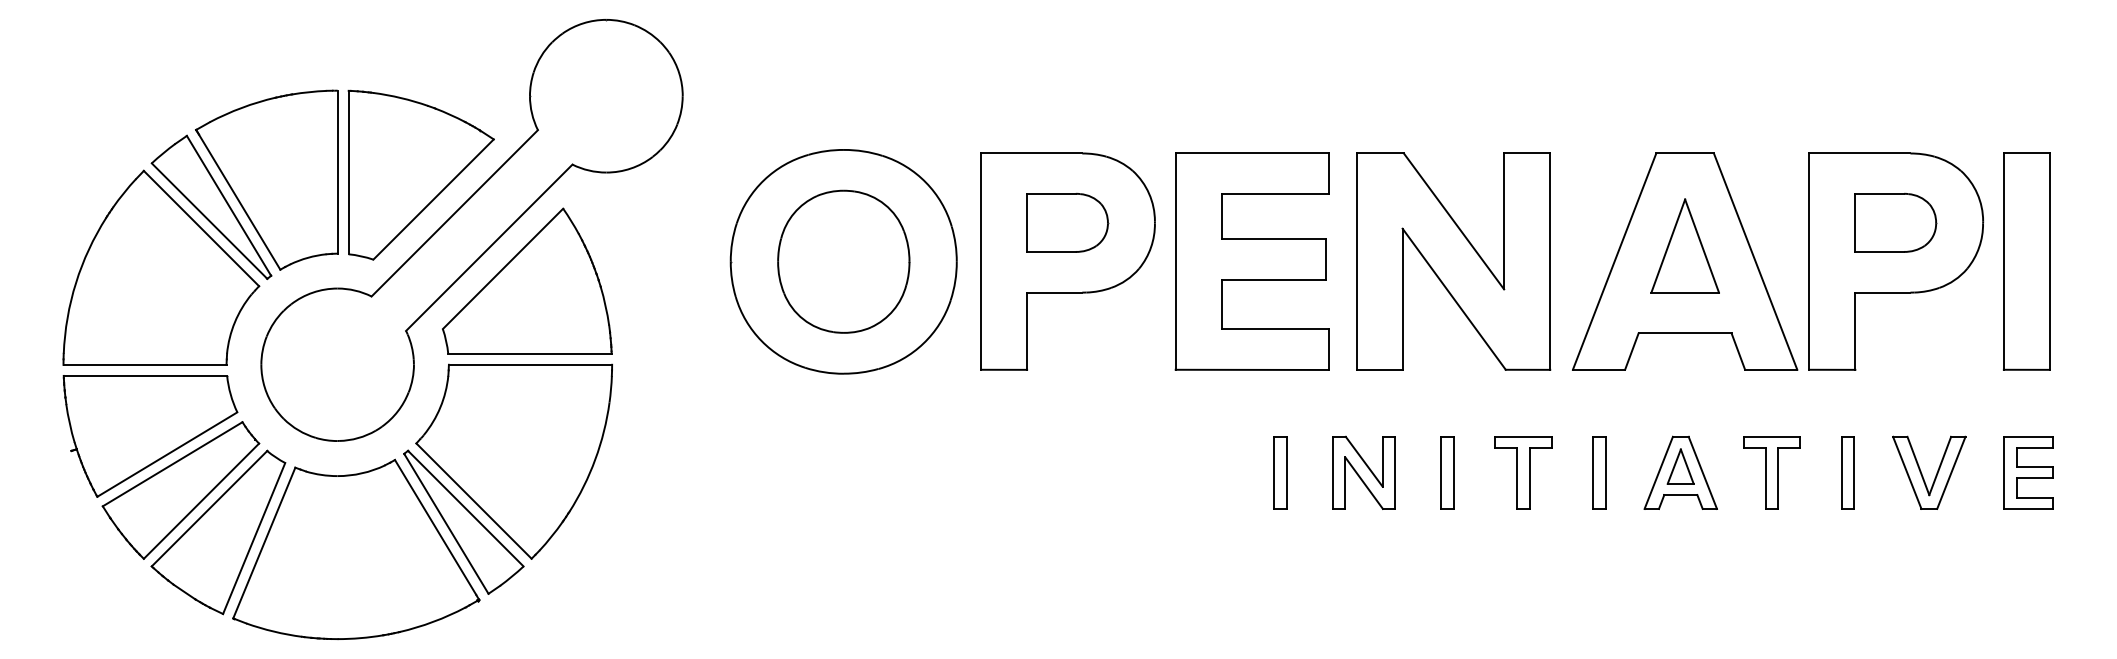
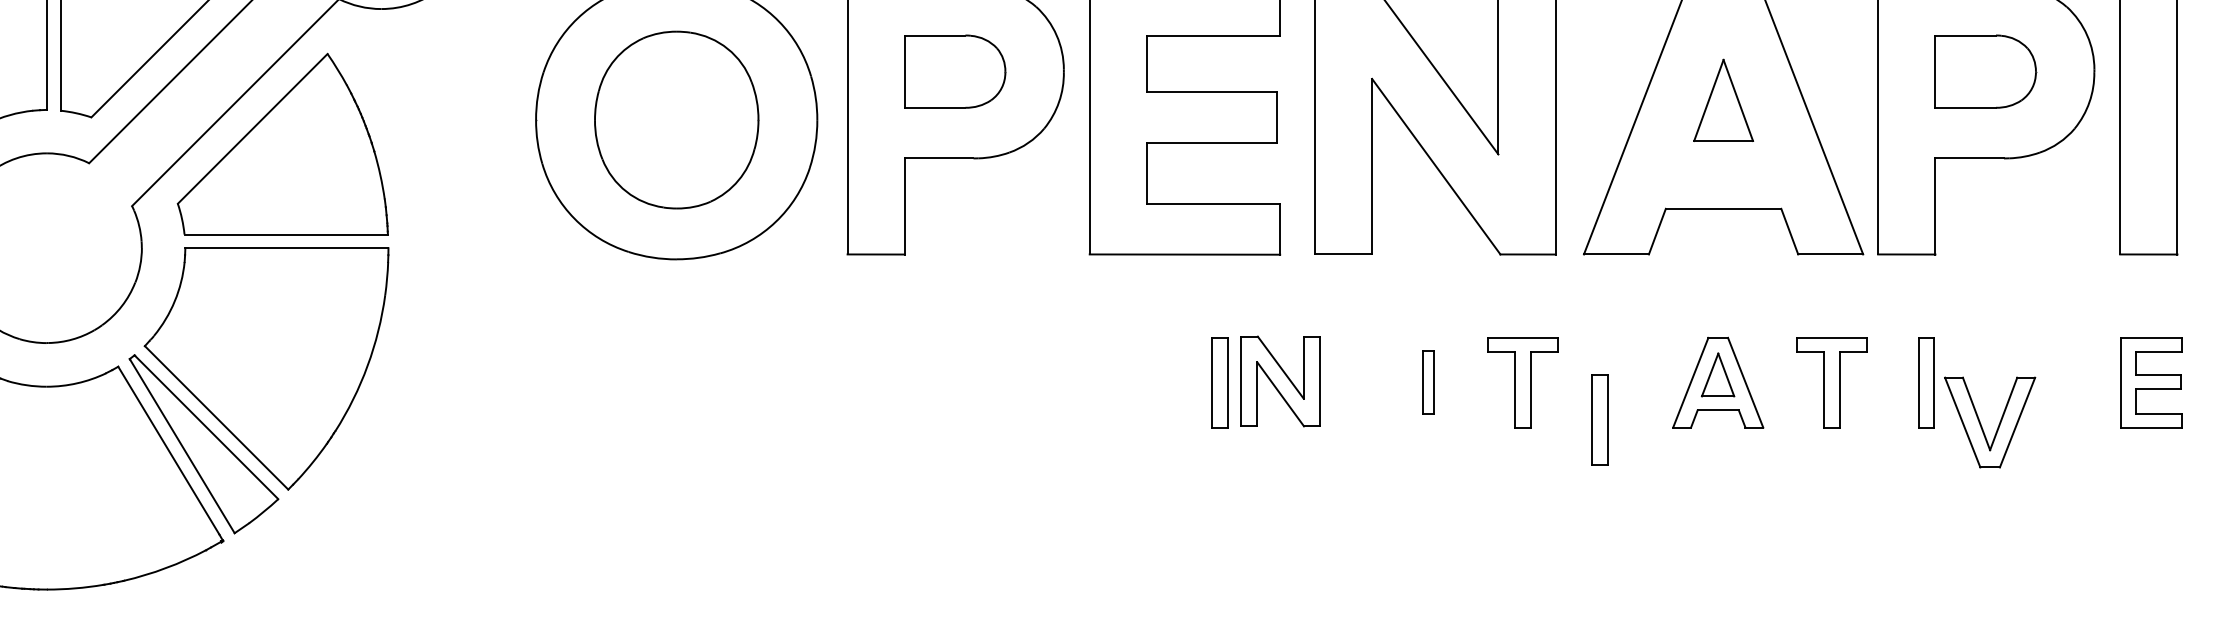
part: (1684, 245) -> (1722, 99), size x0.7
part: (1363, 472) -> (1279, 381), moved
part: (1447, 472) -> (1427, 382), size x0.7
part: (1599, 472) -> (1599, 419), moved
part: (1935, 475) -> (1997, 425), moved

